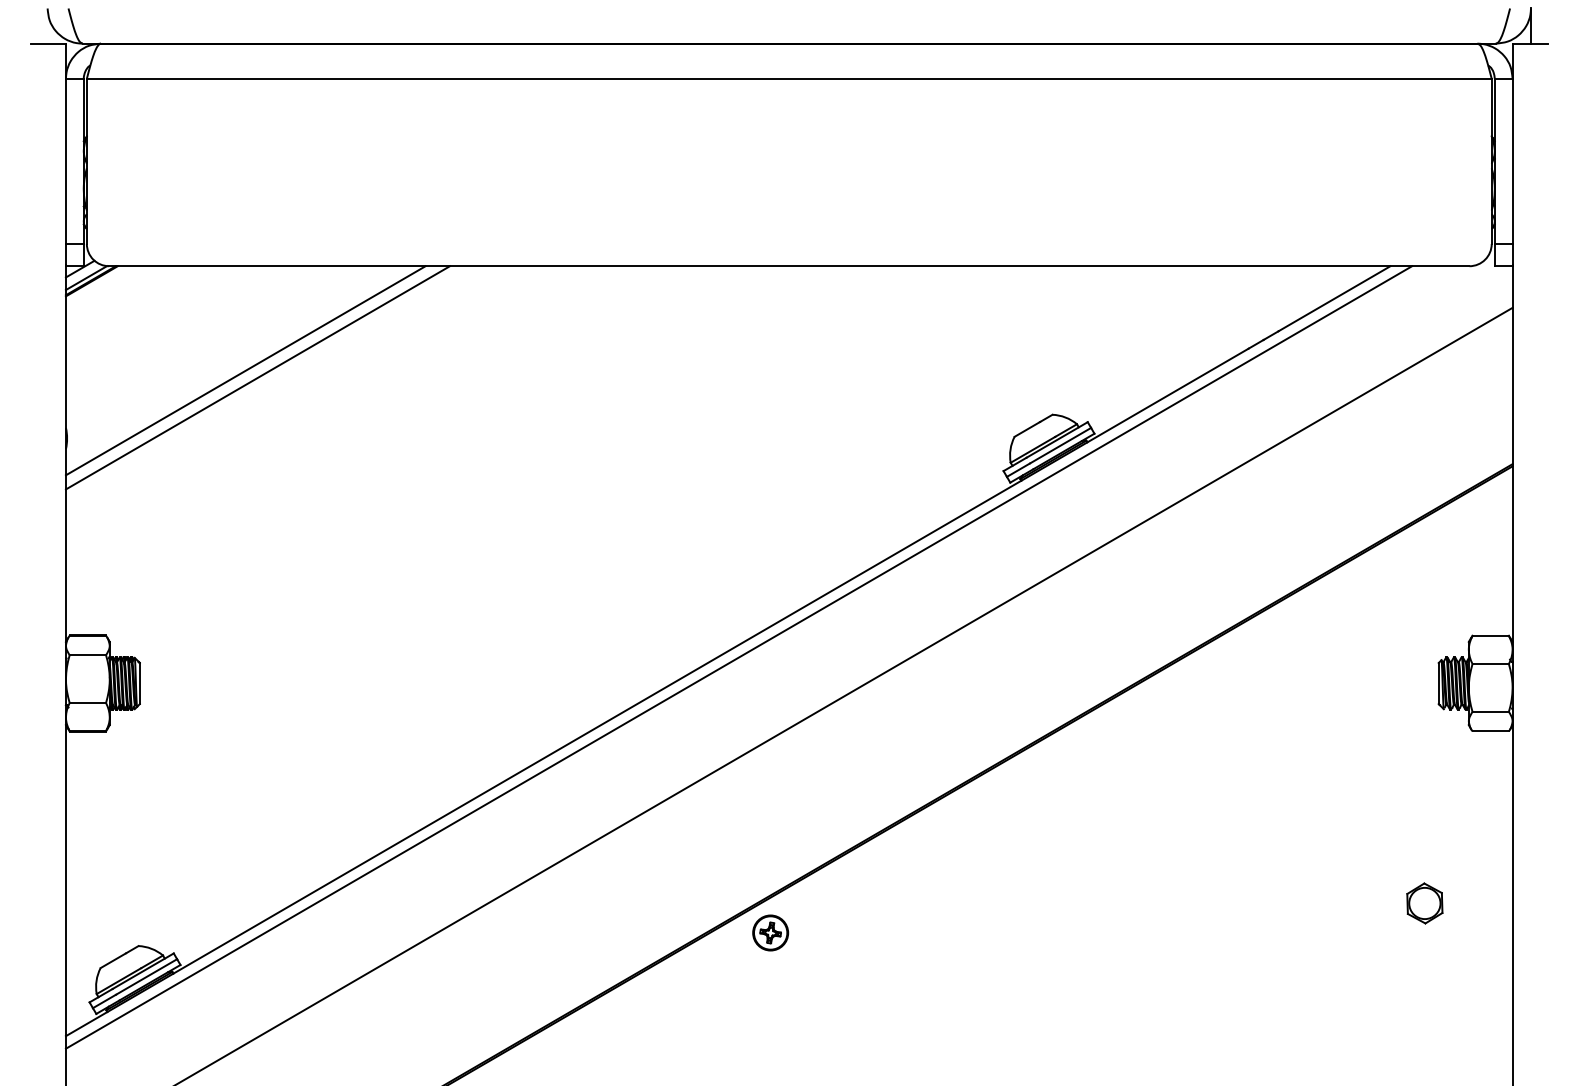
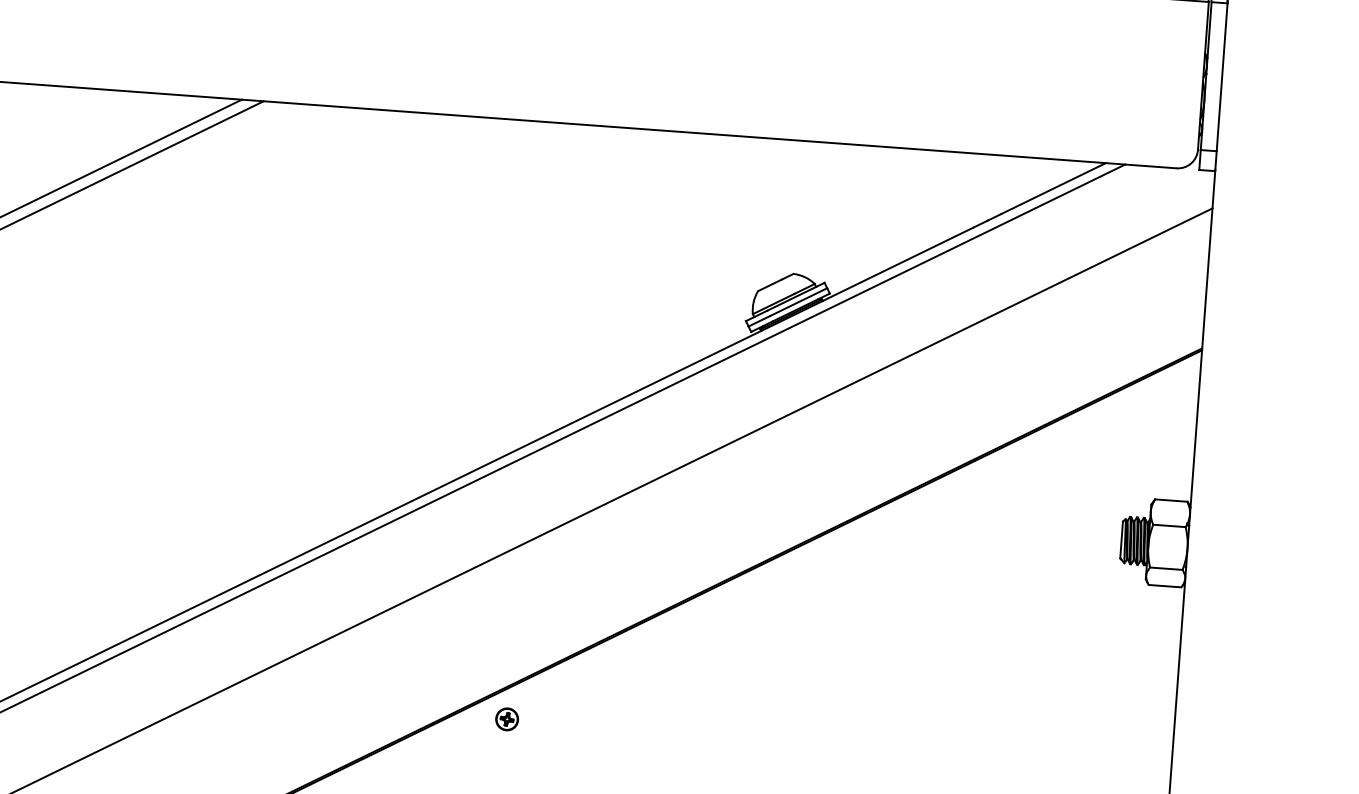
part: (1424, 903) -> (1094, 735), removed
part: (770, 932) -> (506, 718), size x0.7

